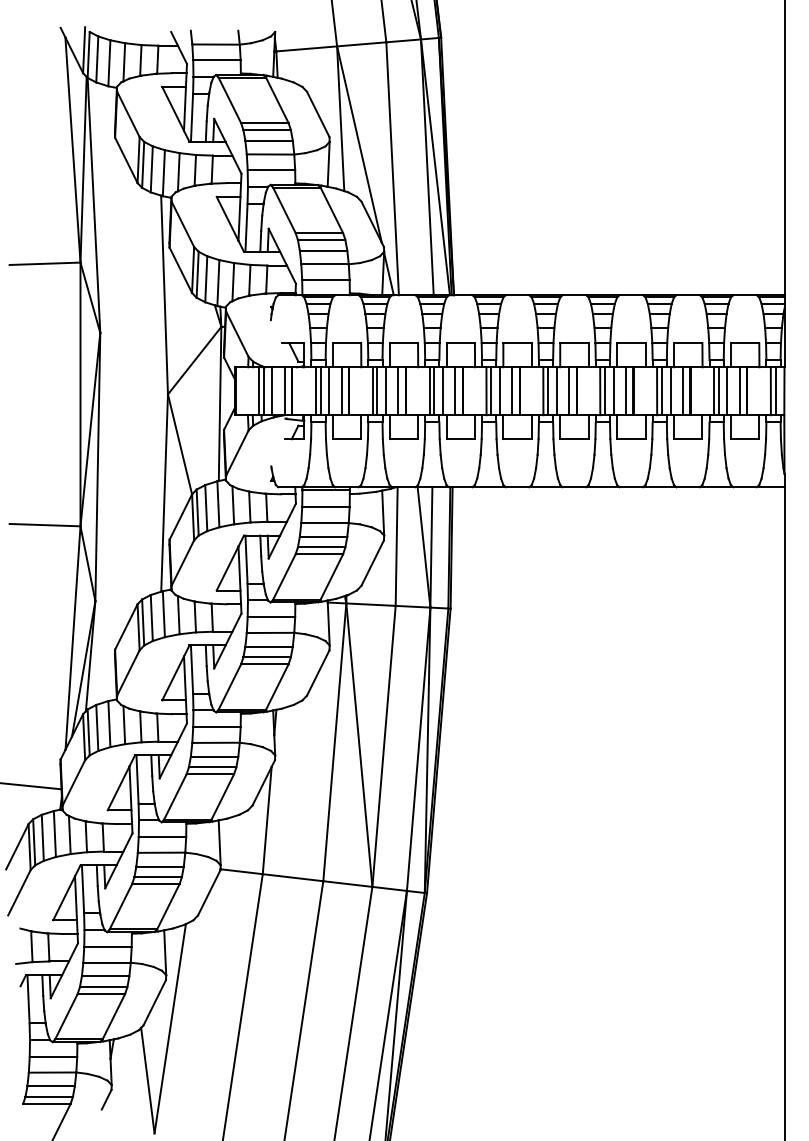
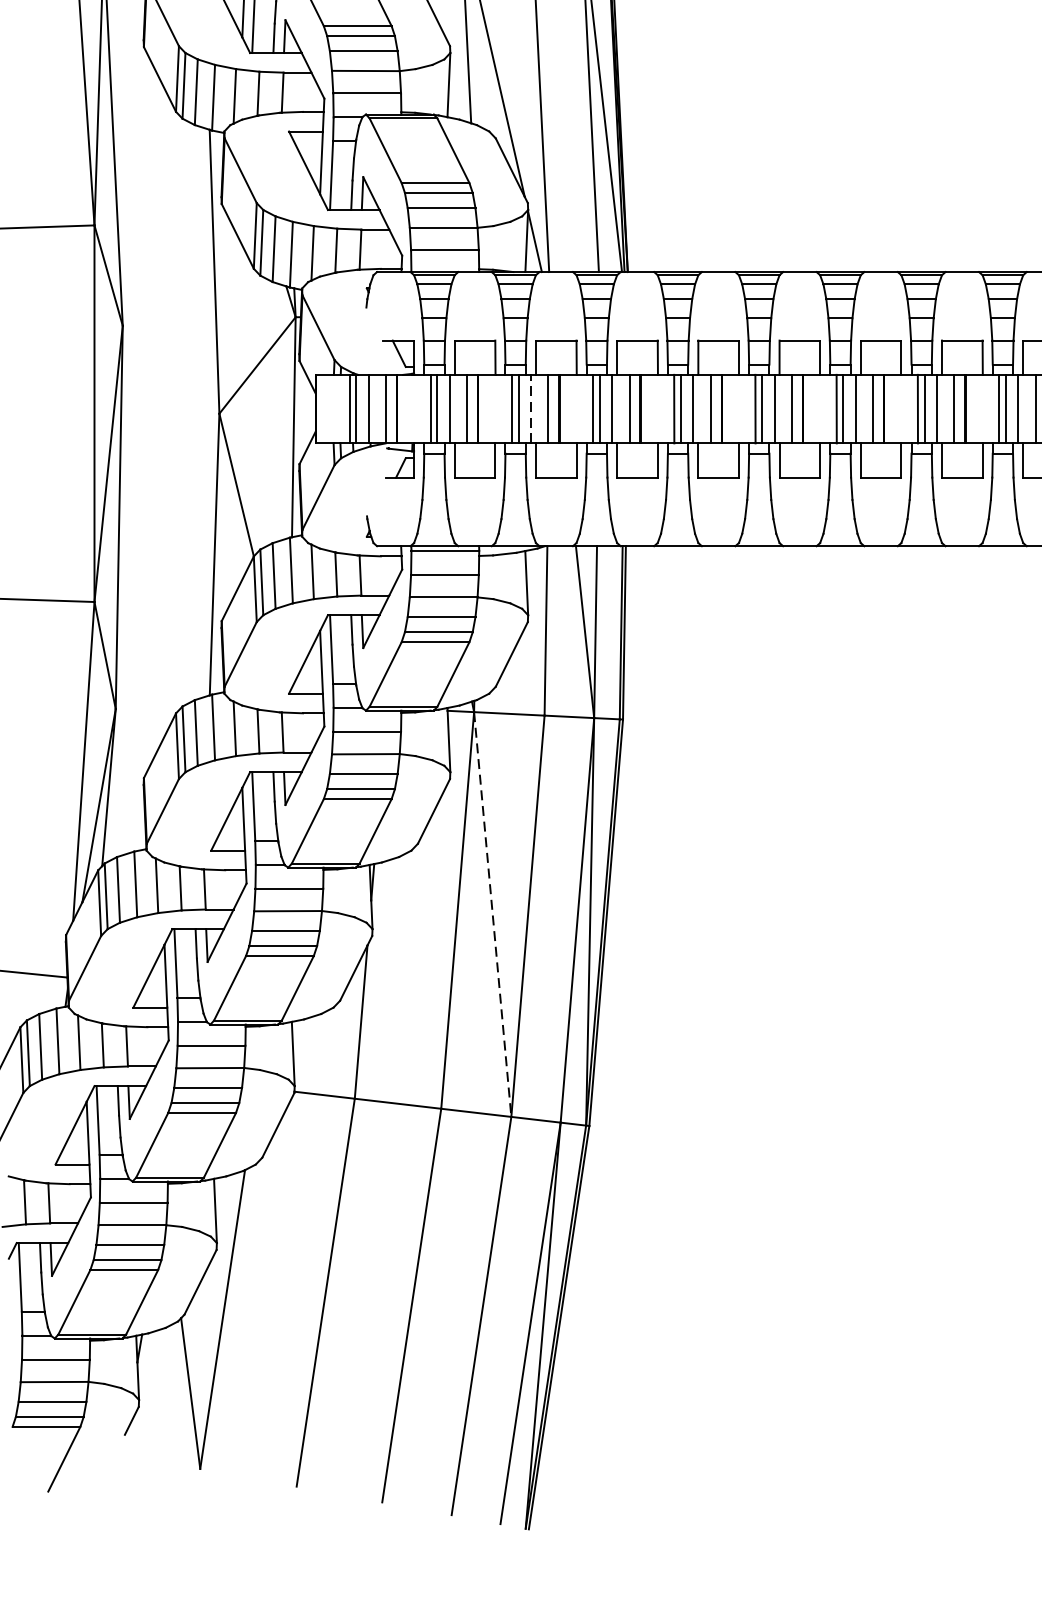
line: (386, 391) -> (531, 409), solid -> dashed
line: (359, 745) -> (492, 914), solid -> dashed

